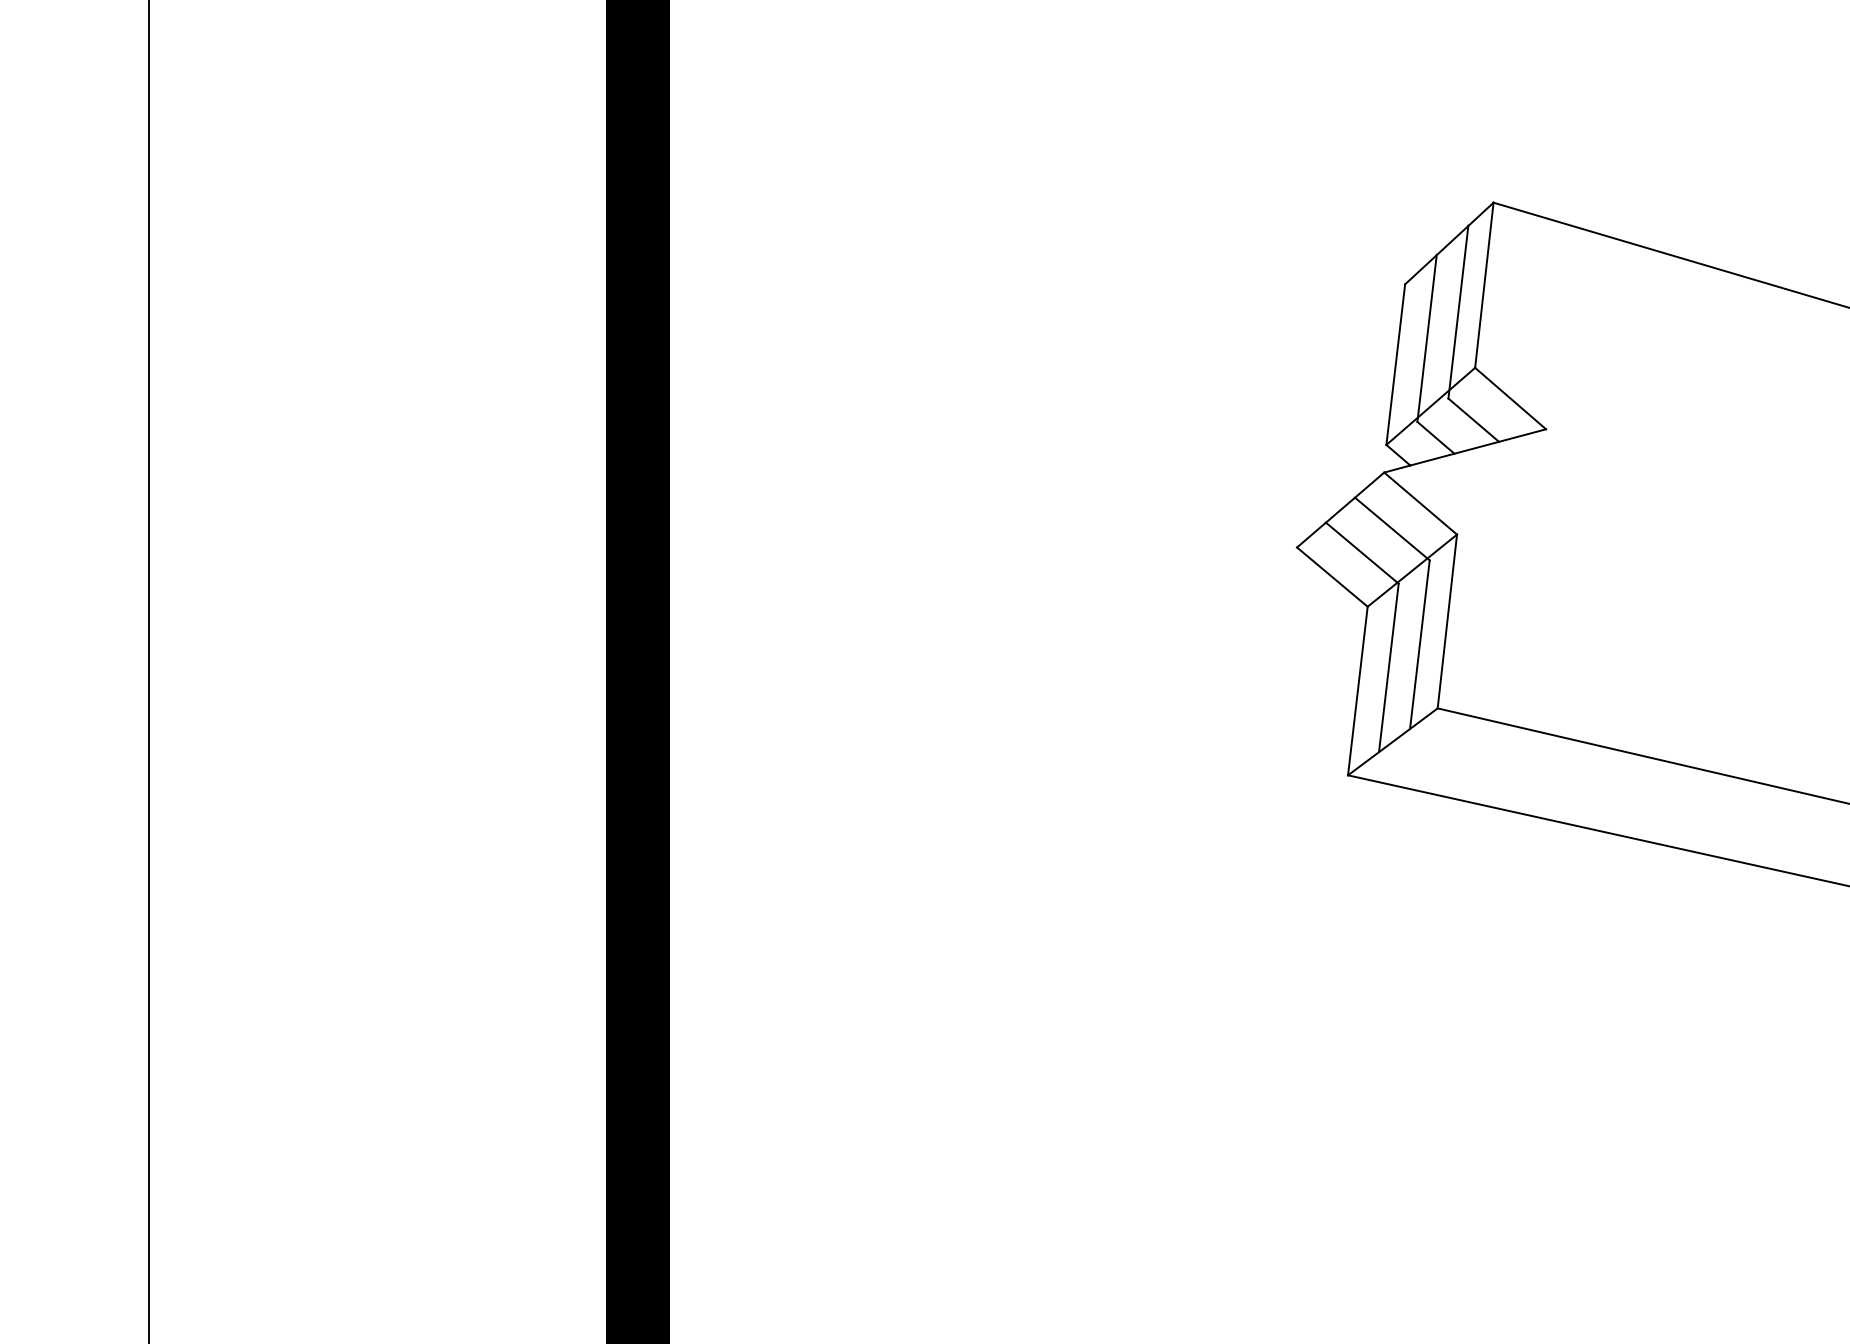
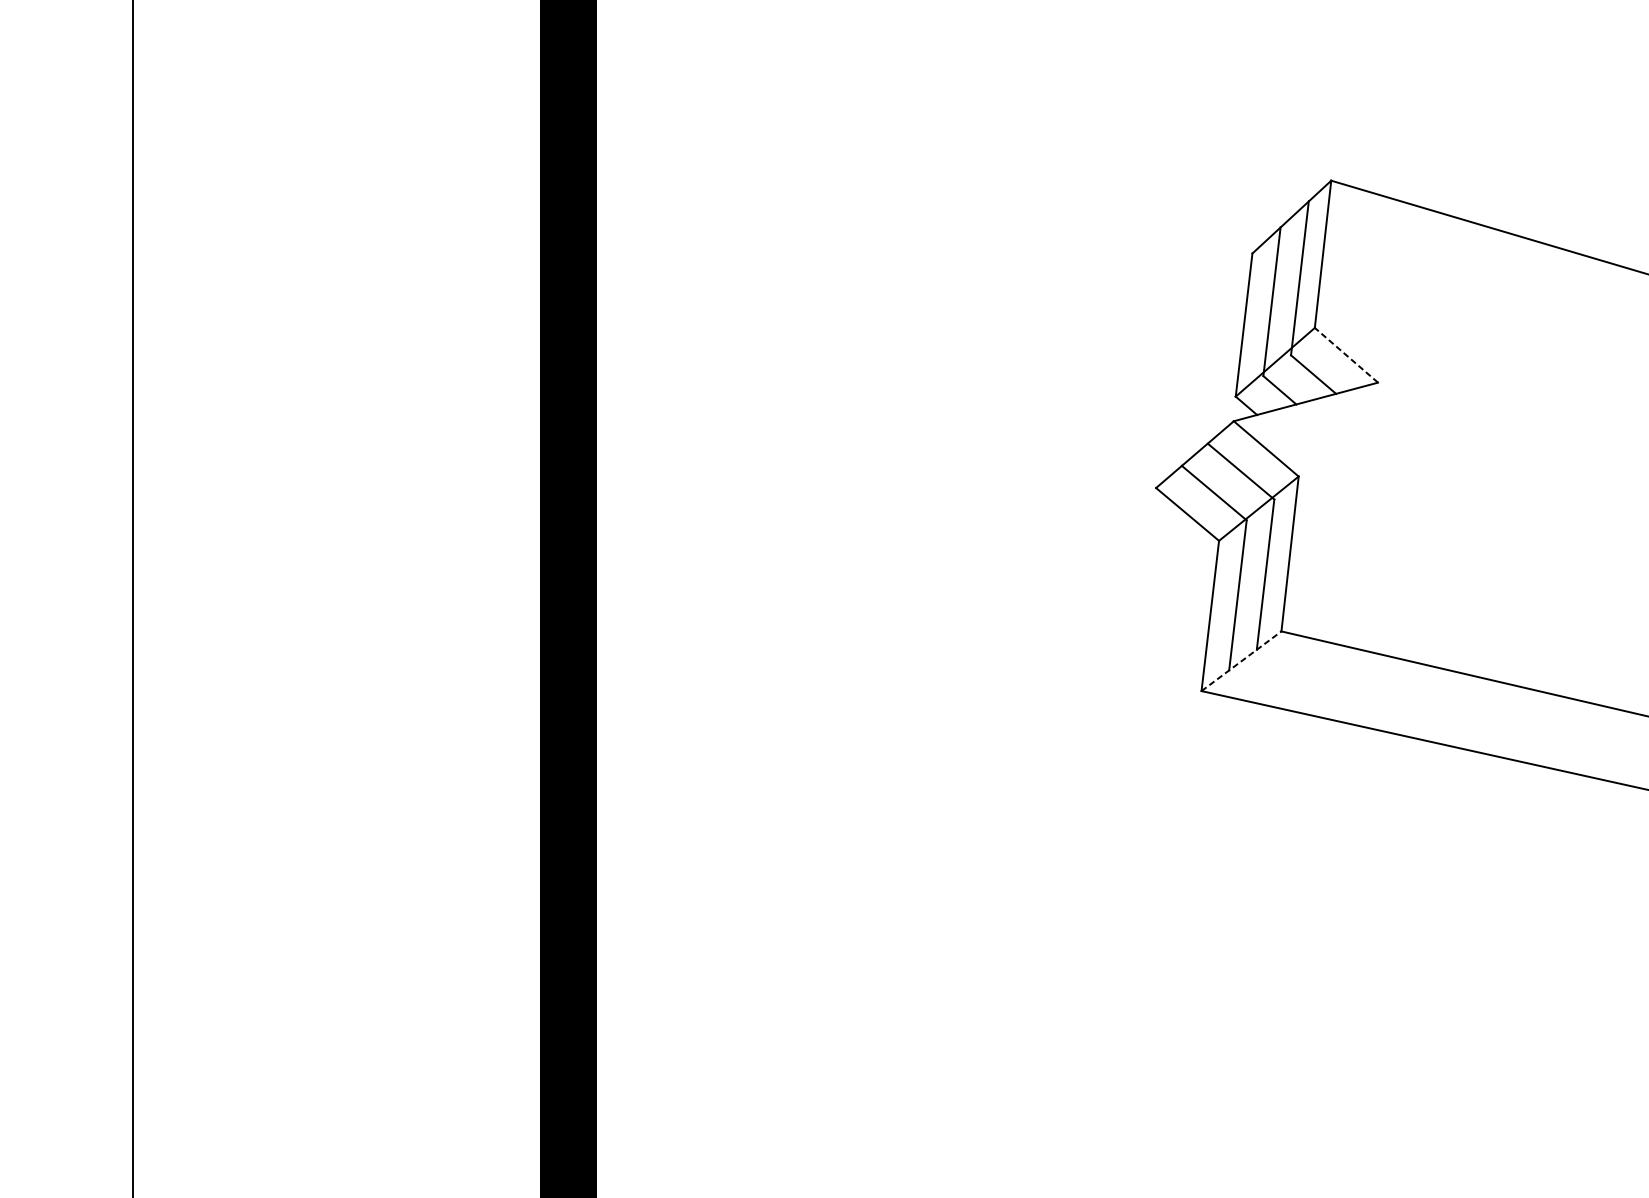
line: (1510, 398) -> (1346, 355), solid -> dashed
line: (1392, 741) -> (1241, 660), solid -> dashed

